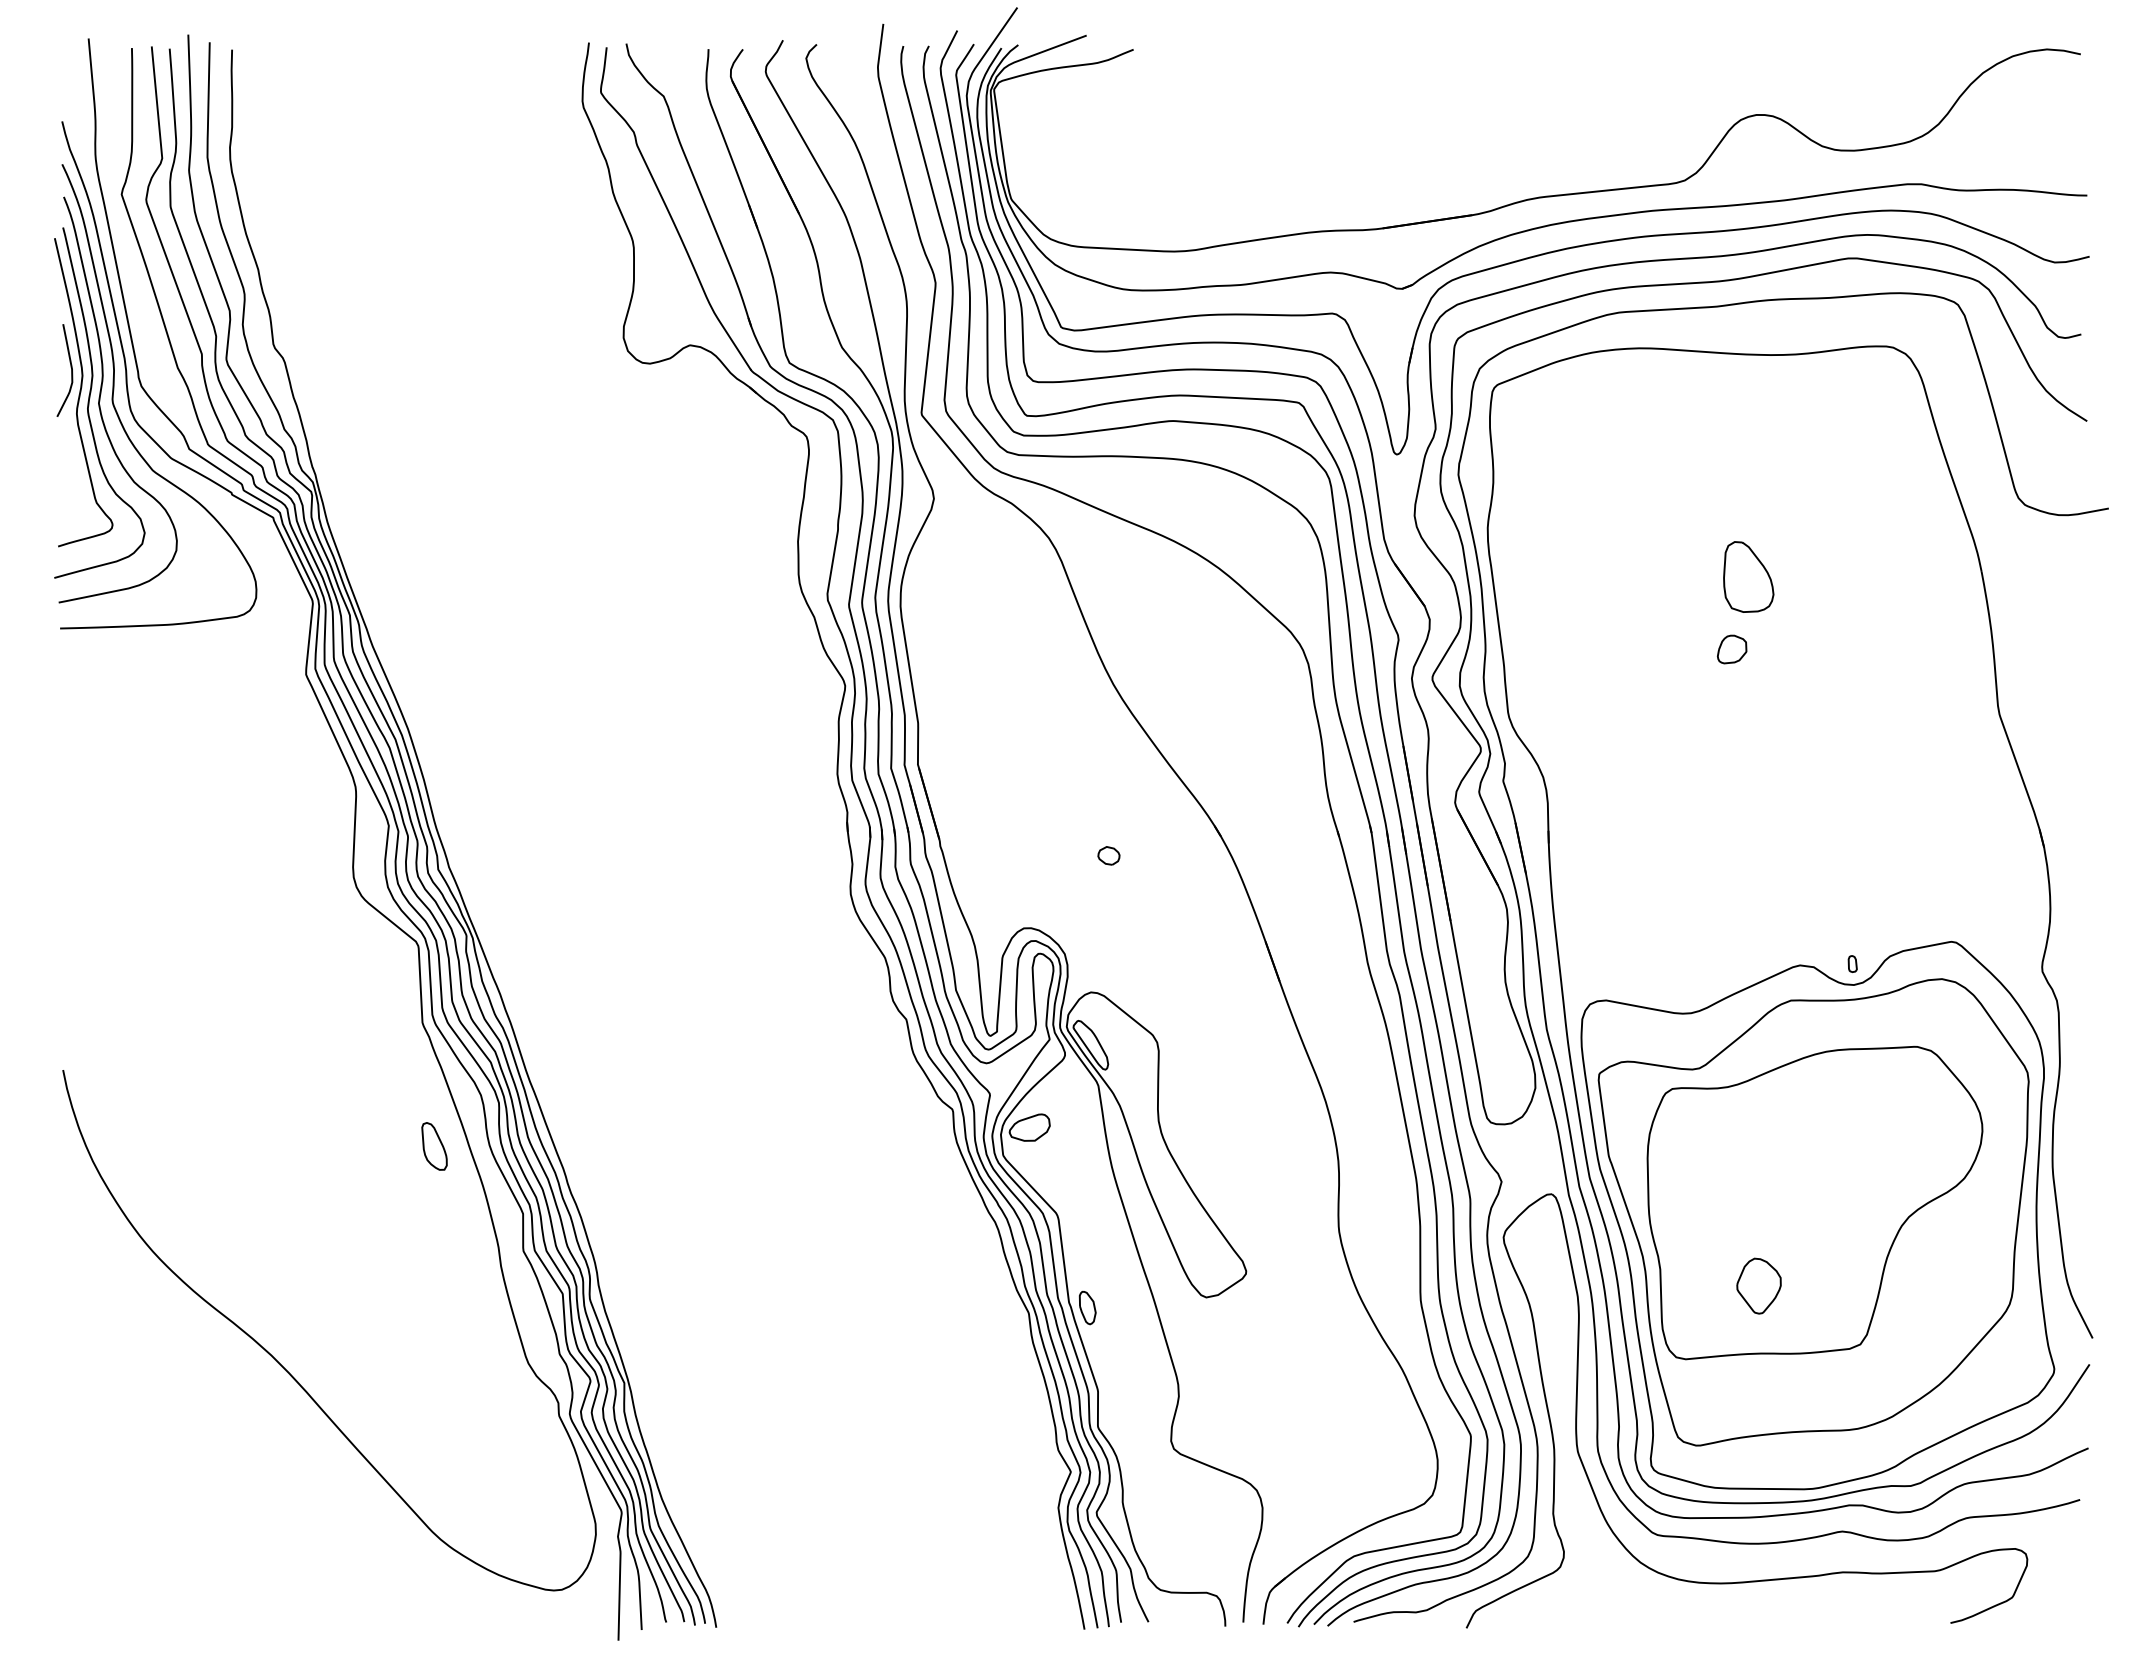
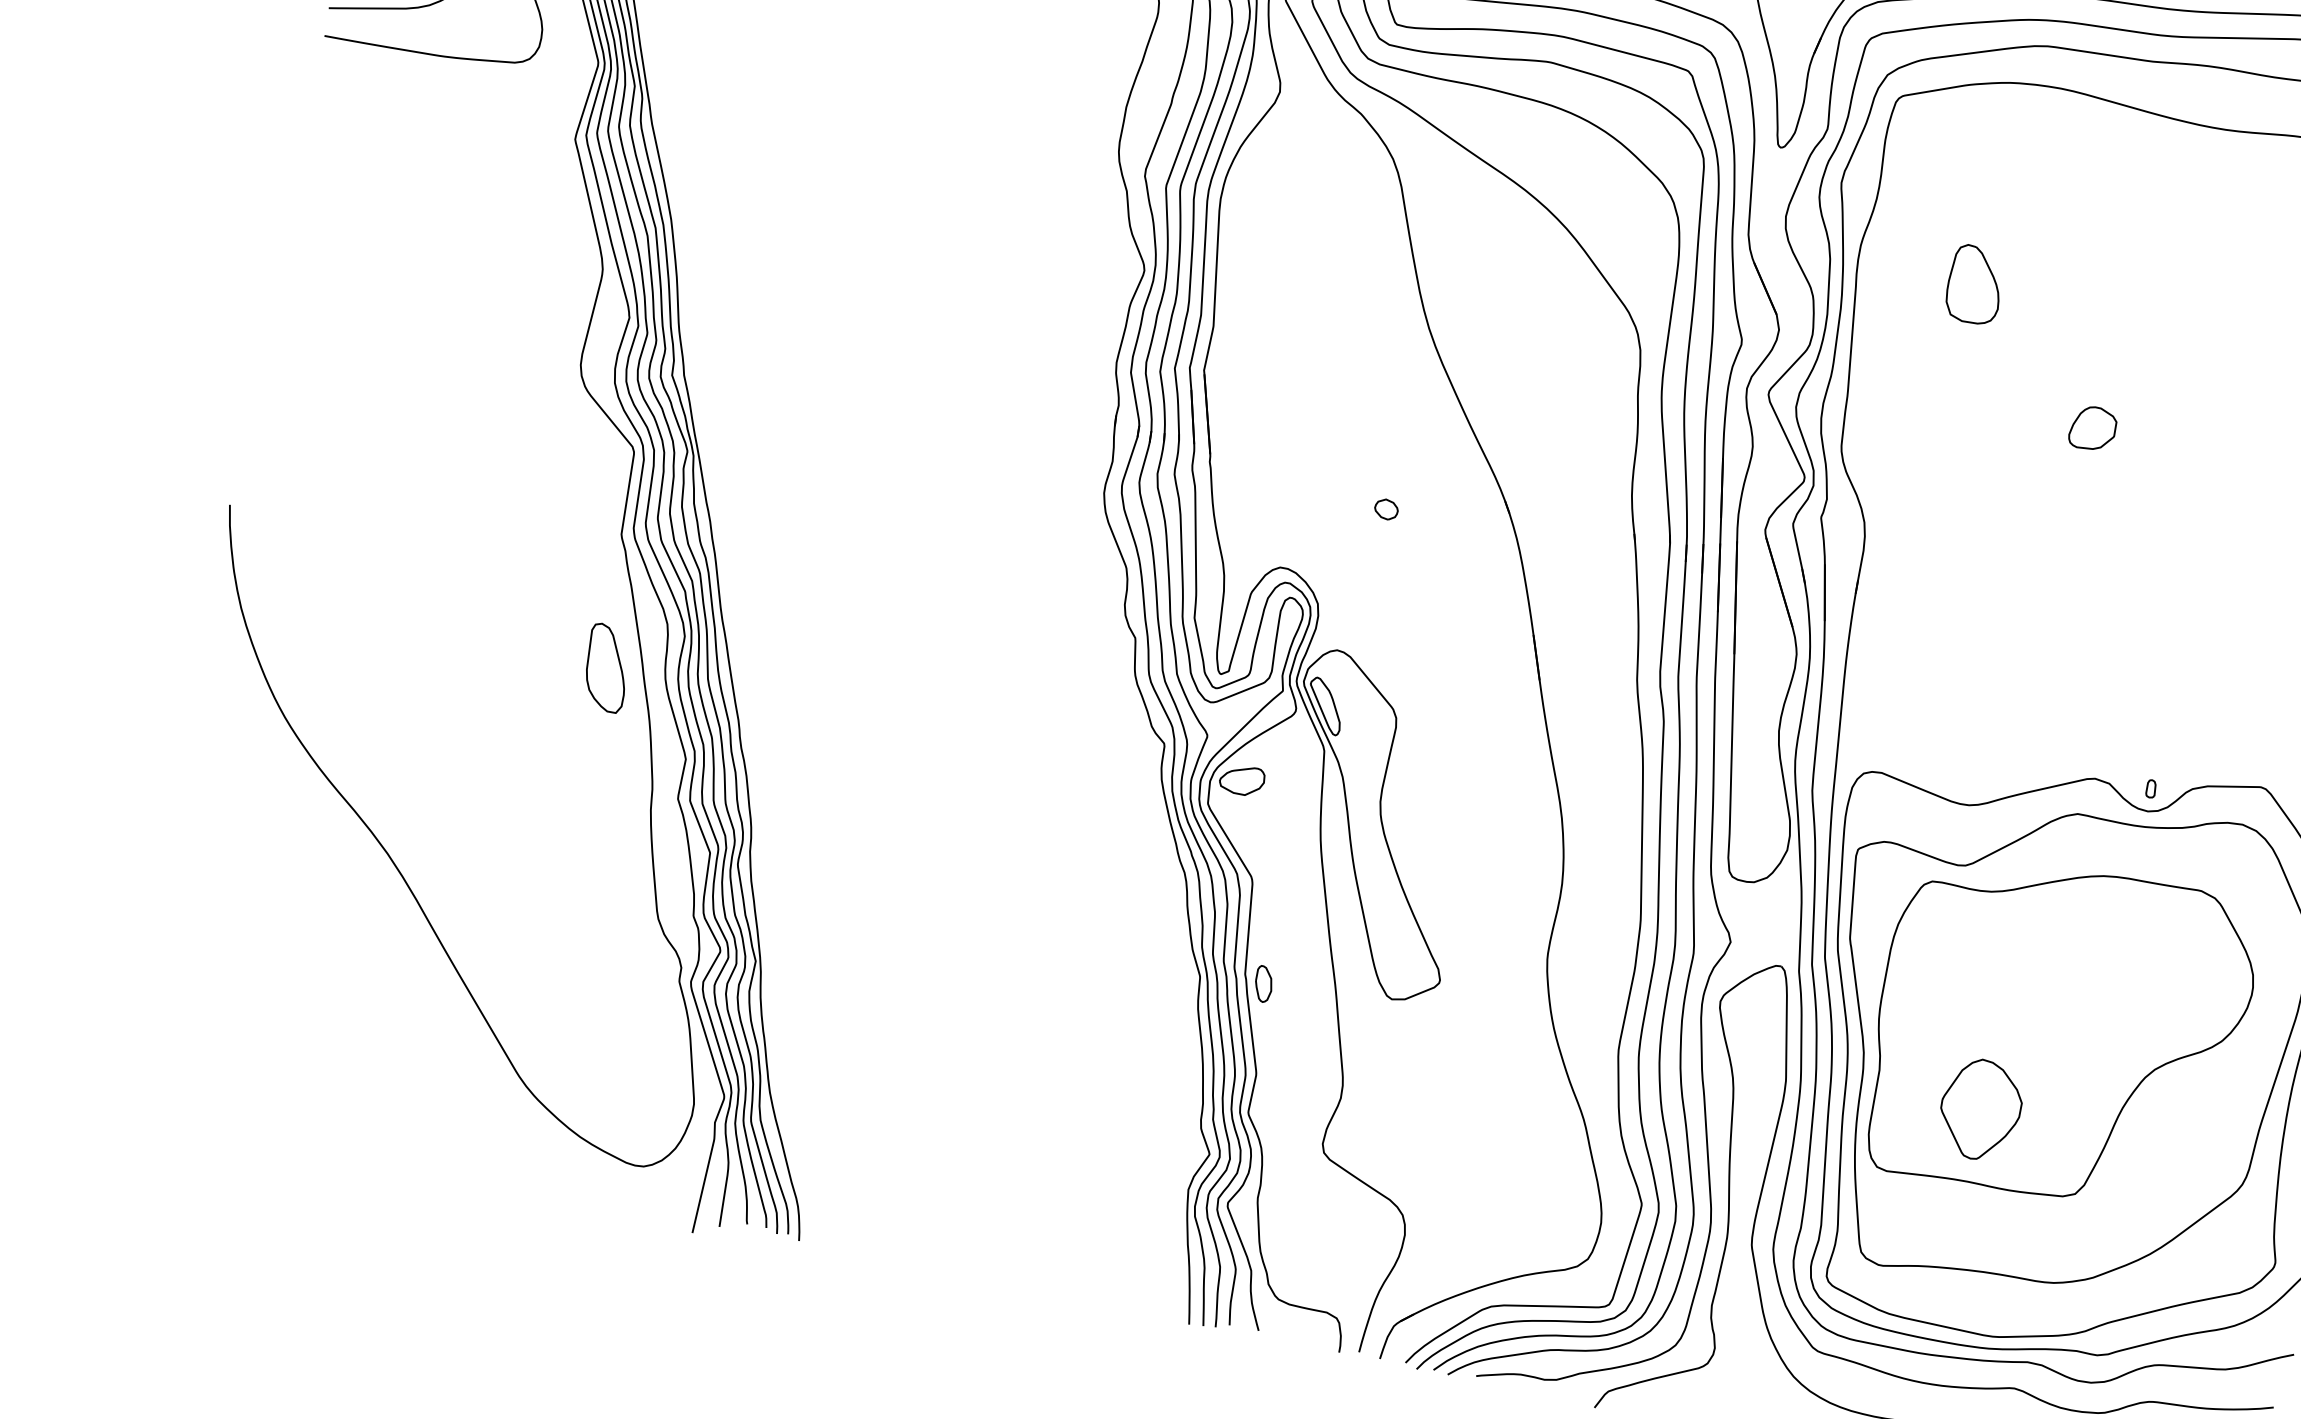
part: (1748, 576) -> (1975, 284), moved
part: (1731, 649) -> (2092, 428), size x1.43
part: (434, 1146) -> (606, 668), size x1.67
part: (1758, 1285) -> (1980, 1108), size x1.67

